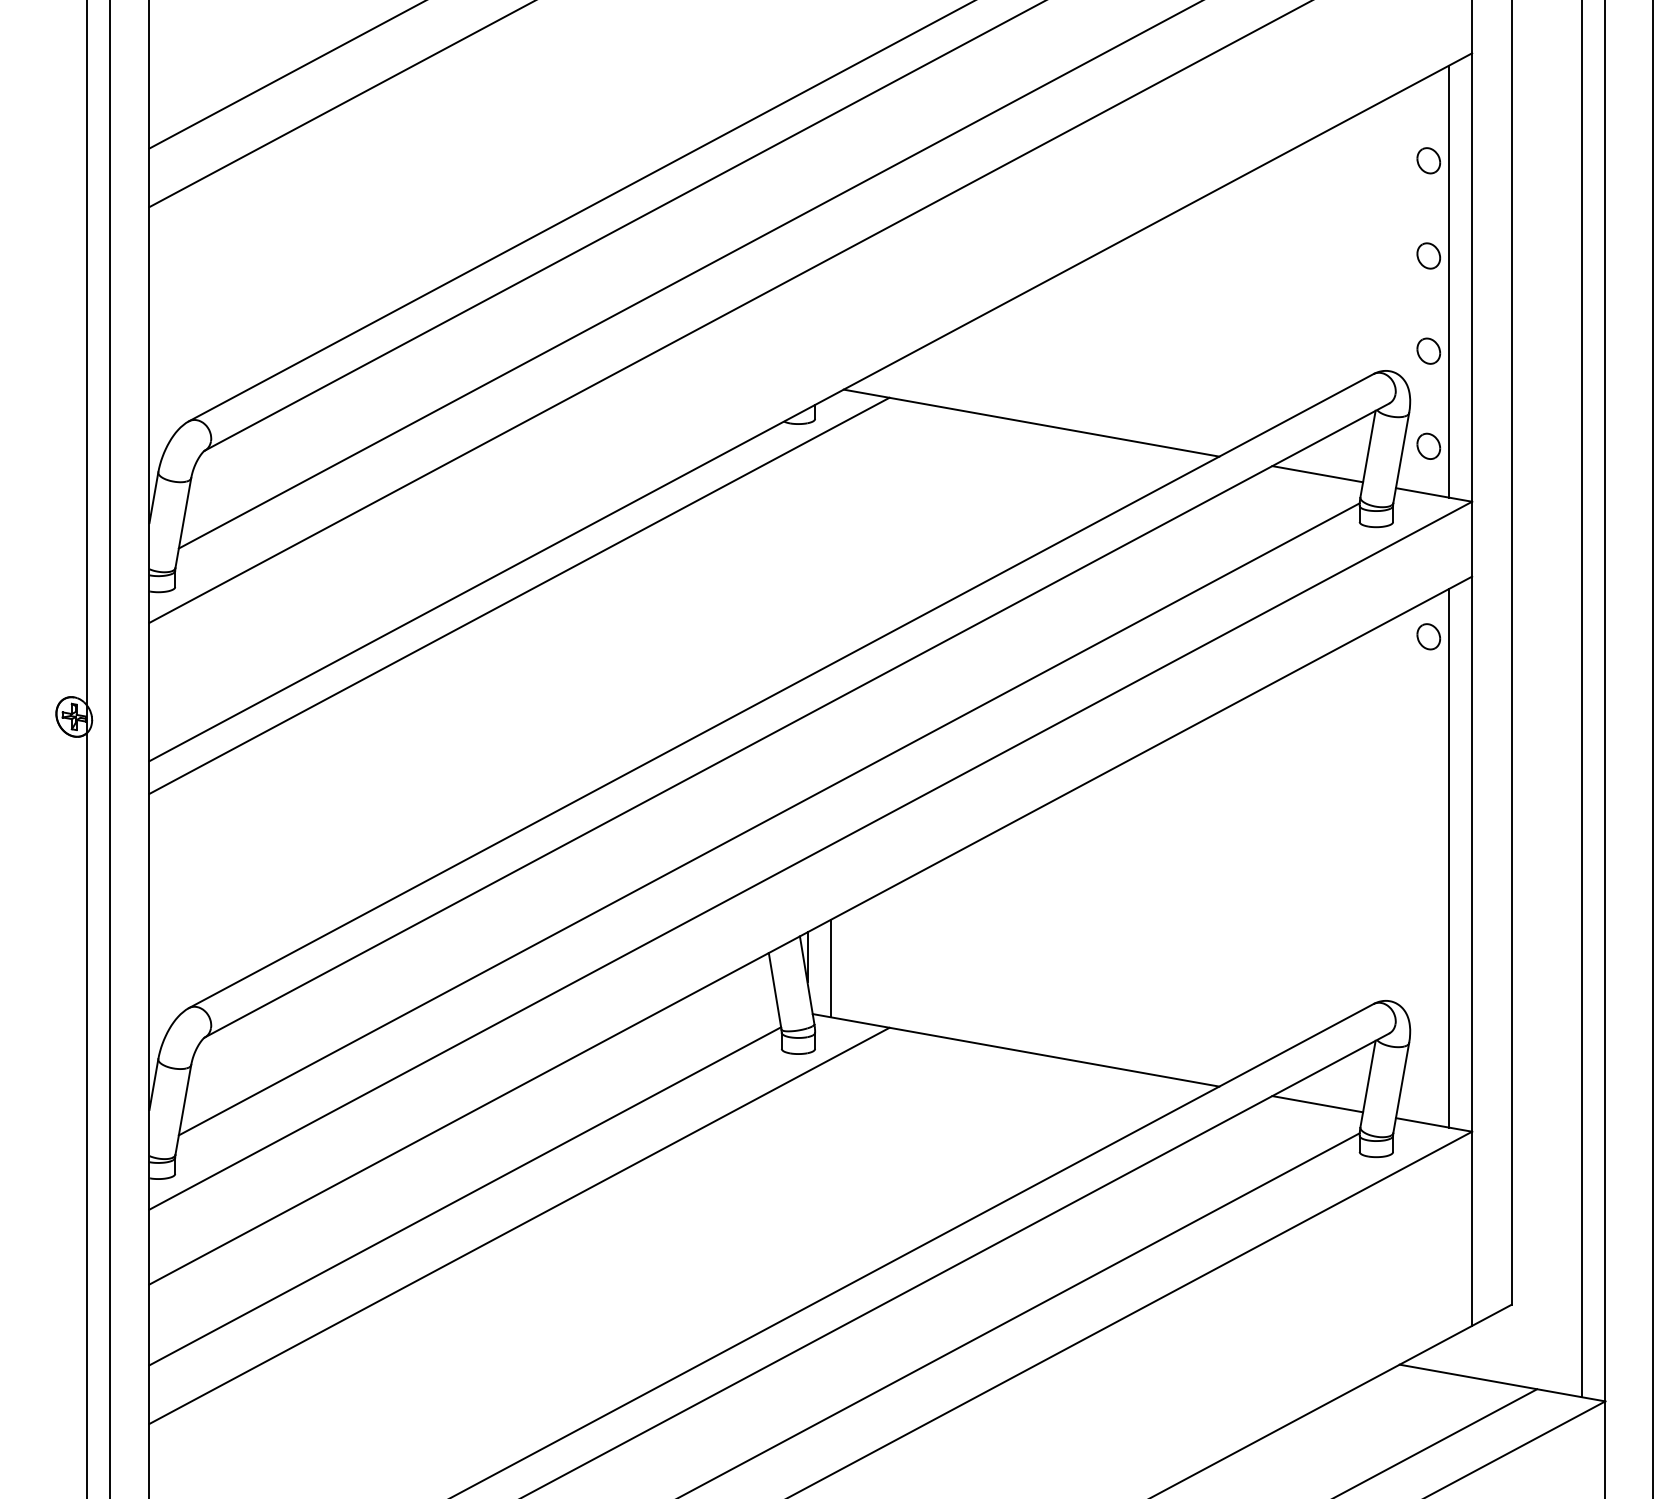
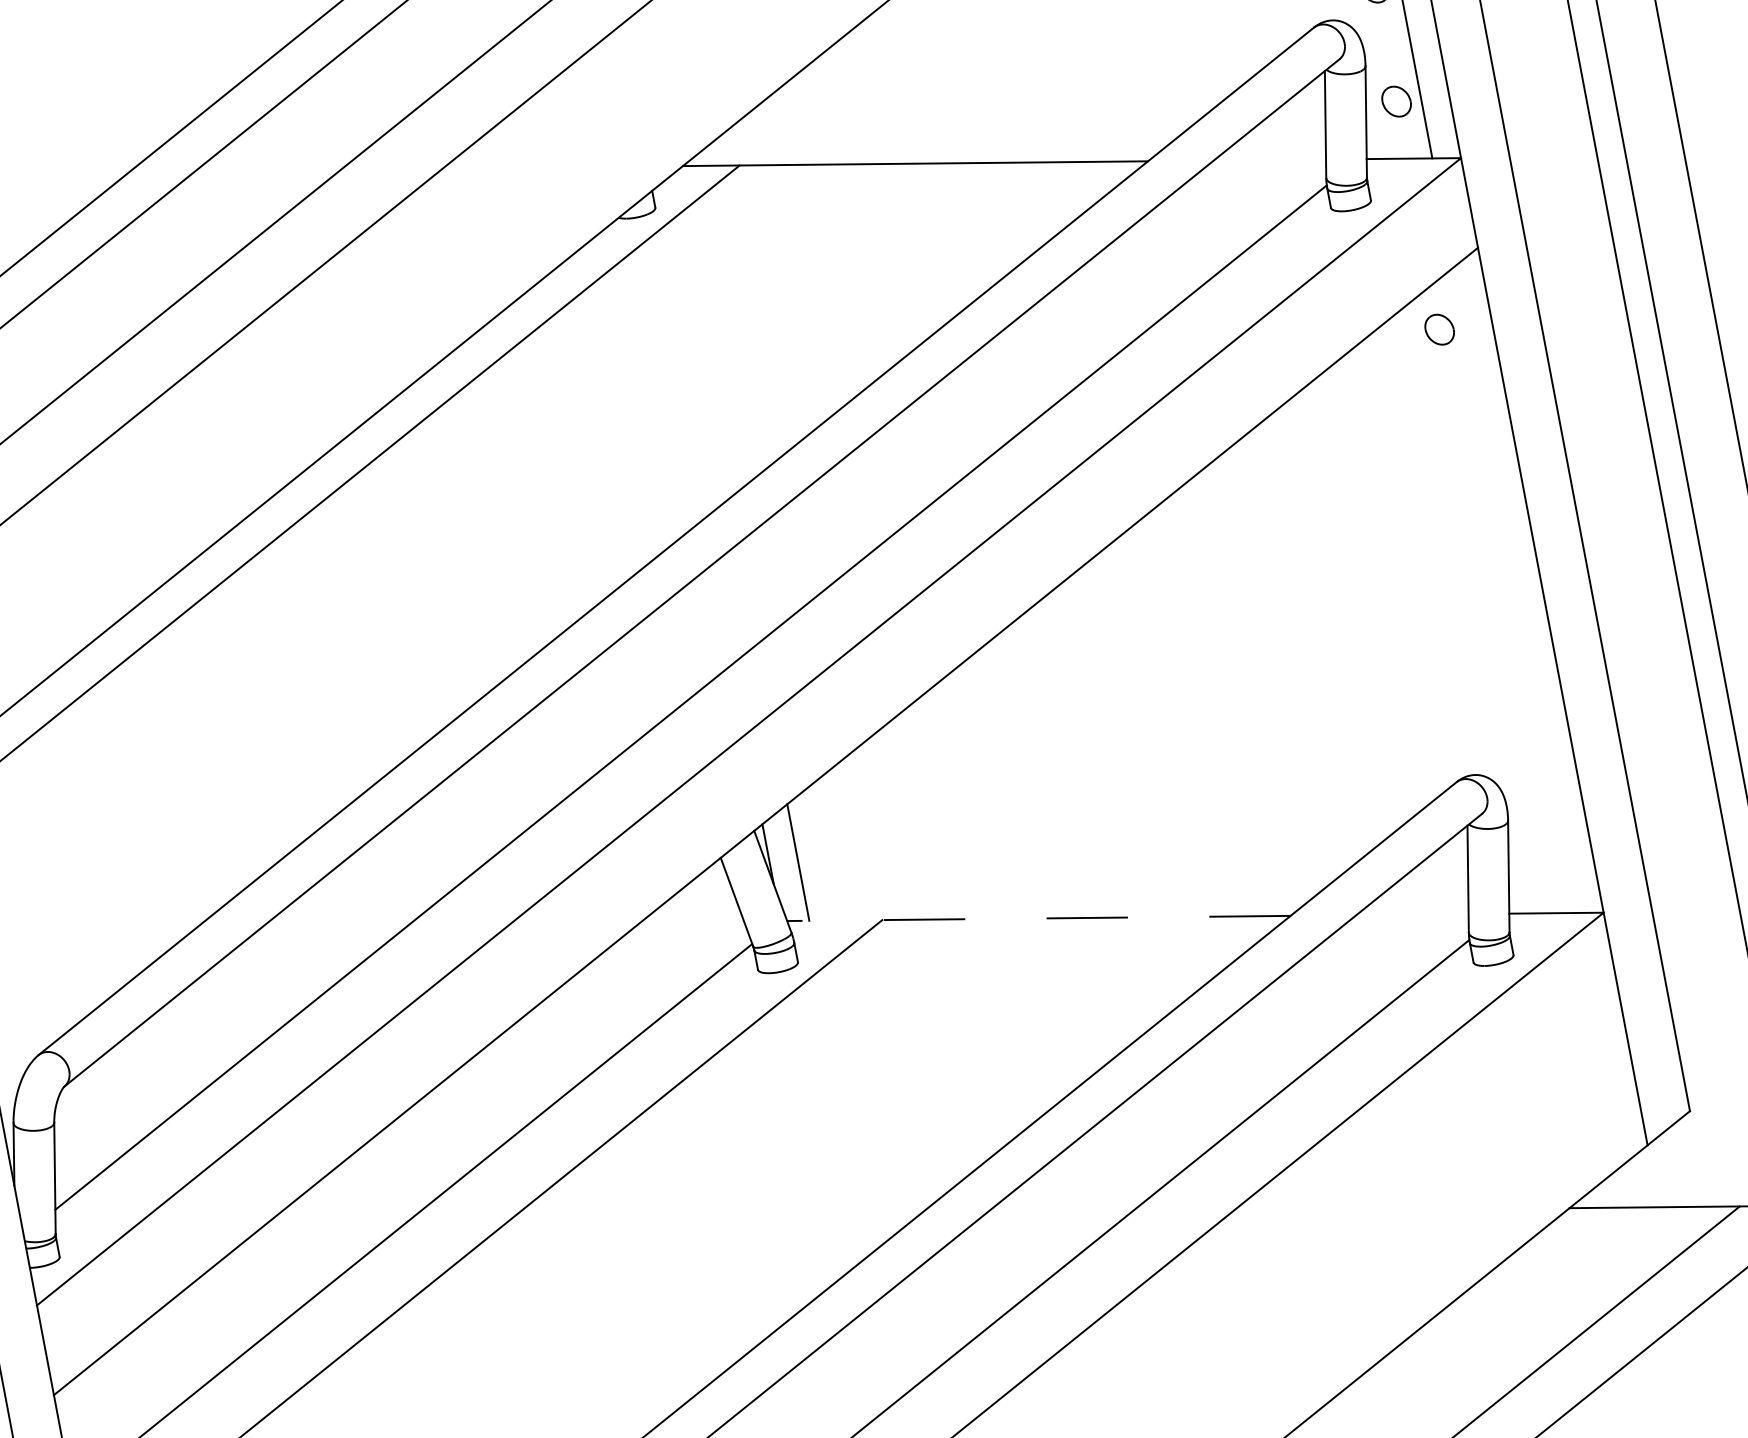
line: (1317, 474) -> (1269, 160), removed
line: (1448, 858) -> (1513, 590), removed
line: (1016, 1050) -> (1039, 918), solid -> dashed
line: (1317, 1104) -> (1412, 915), removed

